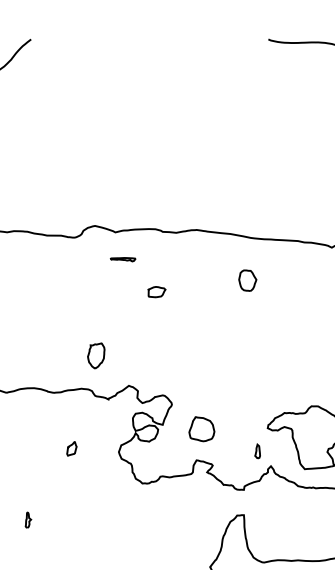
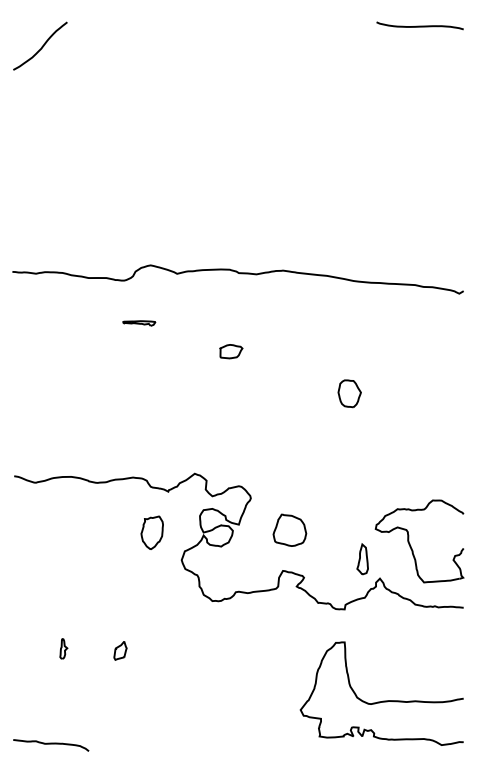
part: (123, 259) -> (139, 323), moved
part: (247, 280) -> (349, 393), moved
part: (95, 355) -> (151, 532), moved
part: (71, 448) -> (120, 650), moved
part: (257, 451) -> (362, 559), size x1.67

